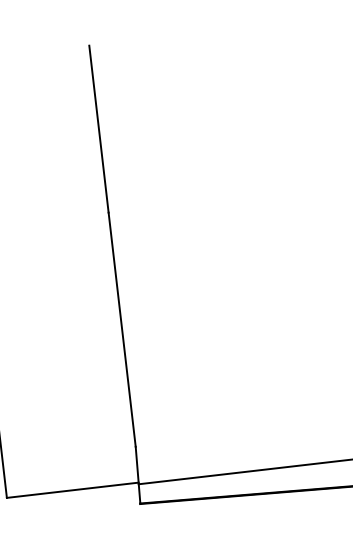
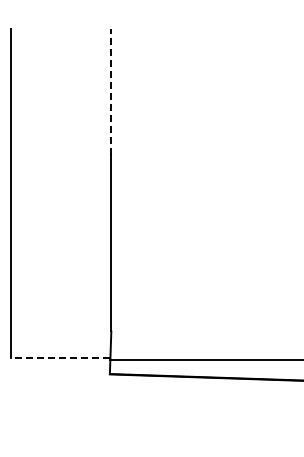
line: (99, 129) -> (111, 92), solid -> dashed
line: (72, 490) -> (60, 358), solid -> dashed

